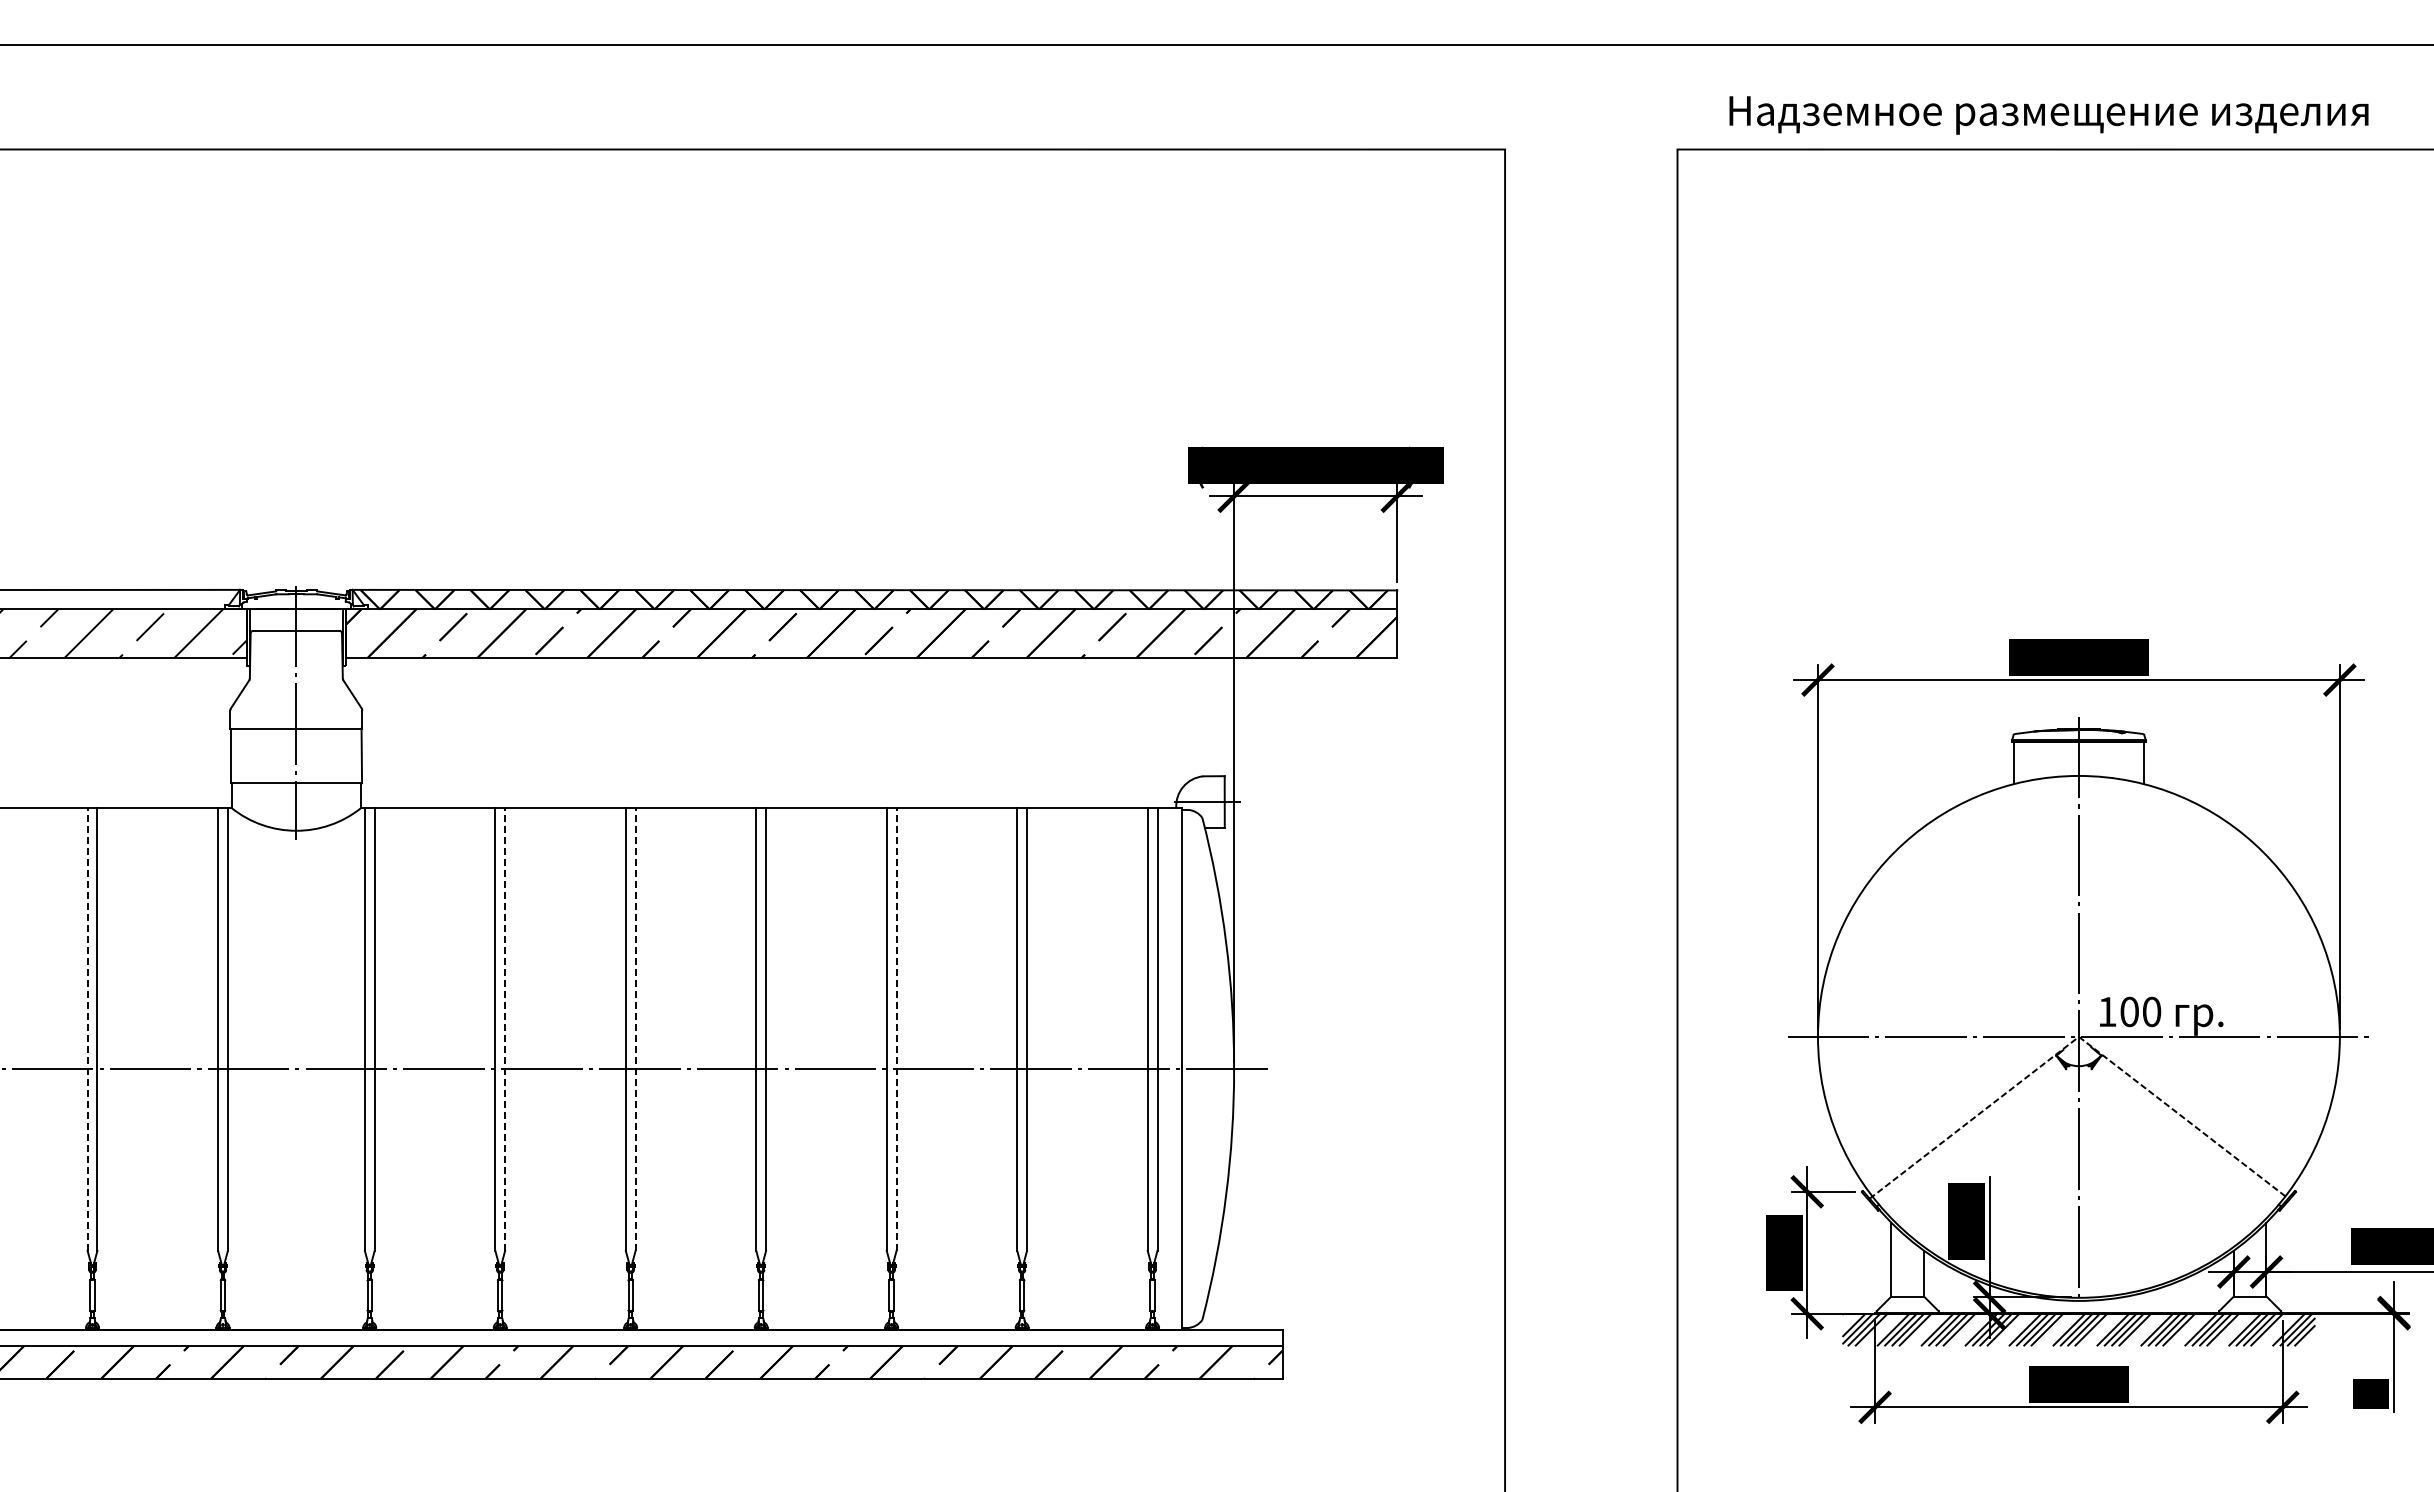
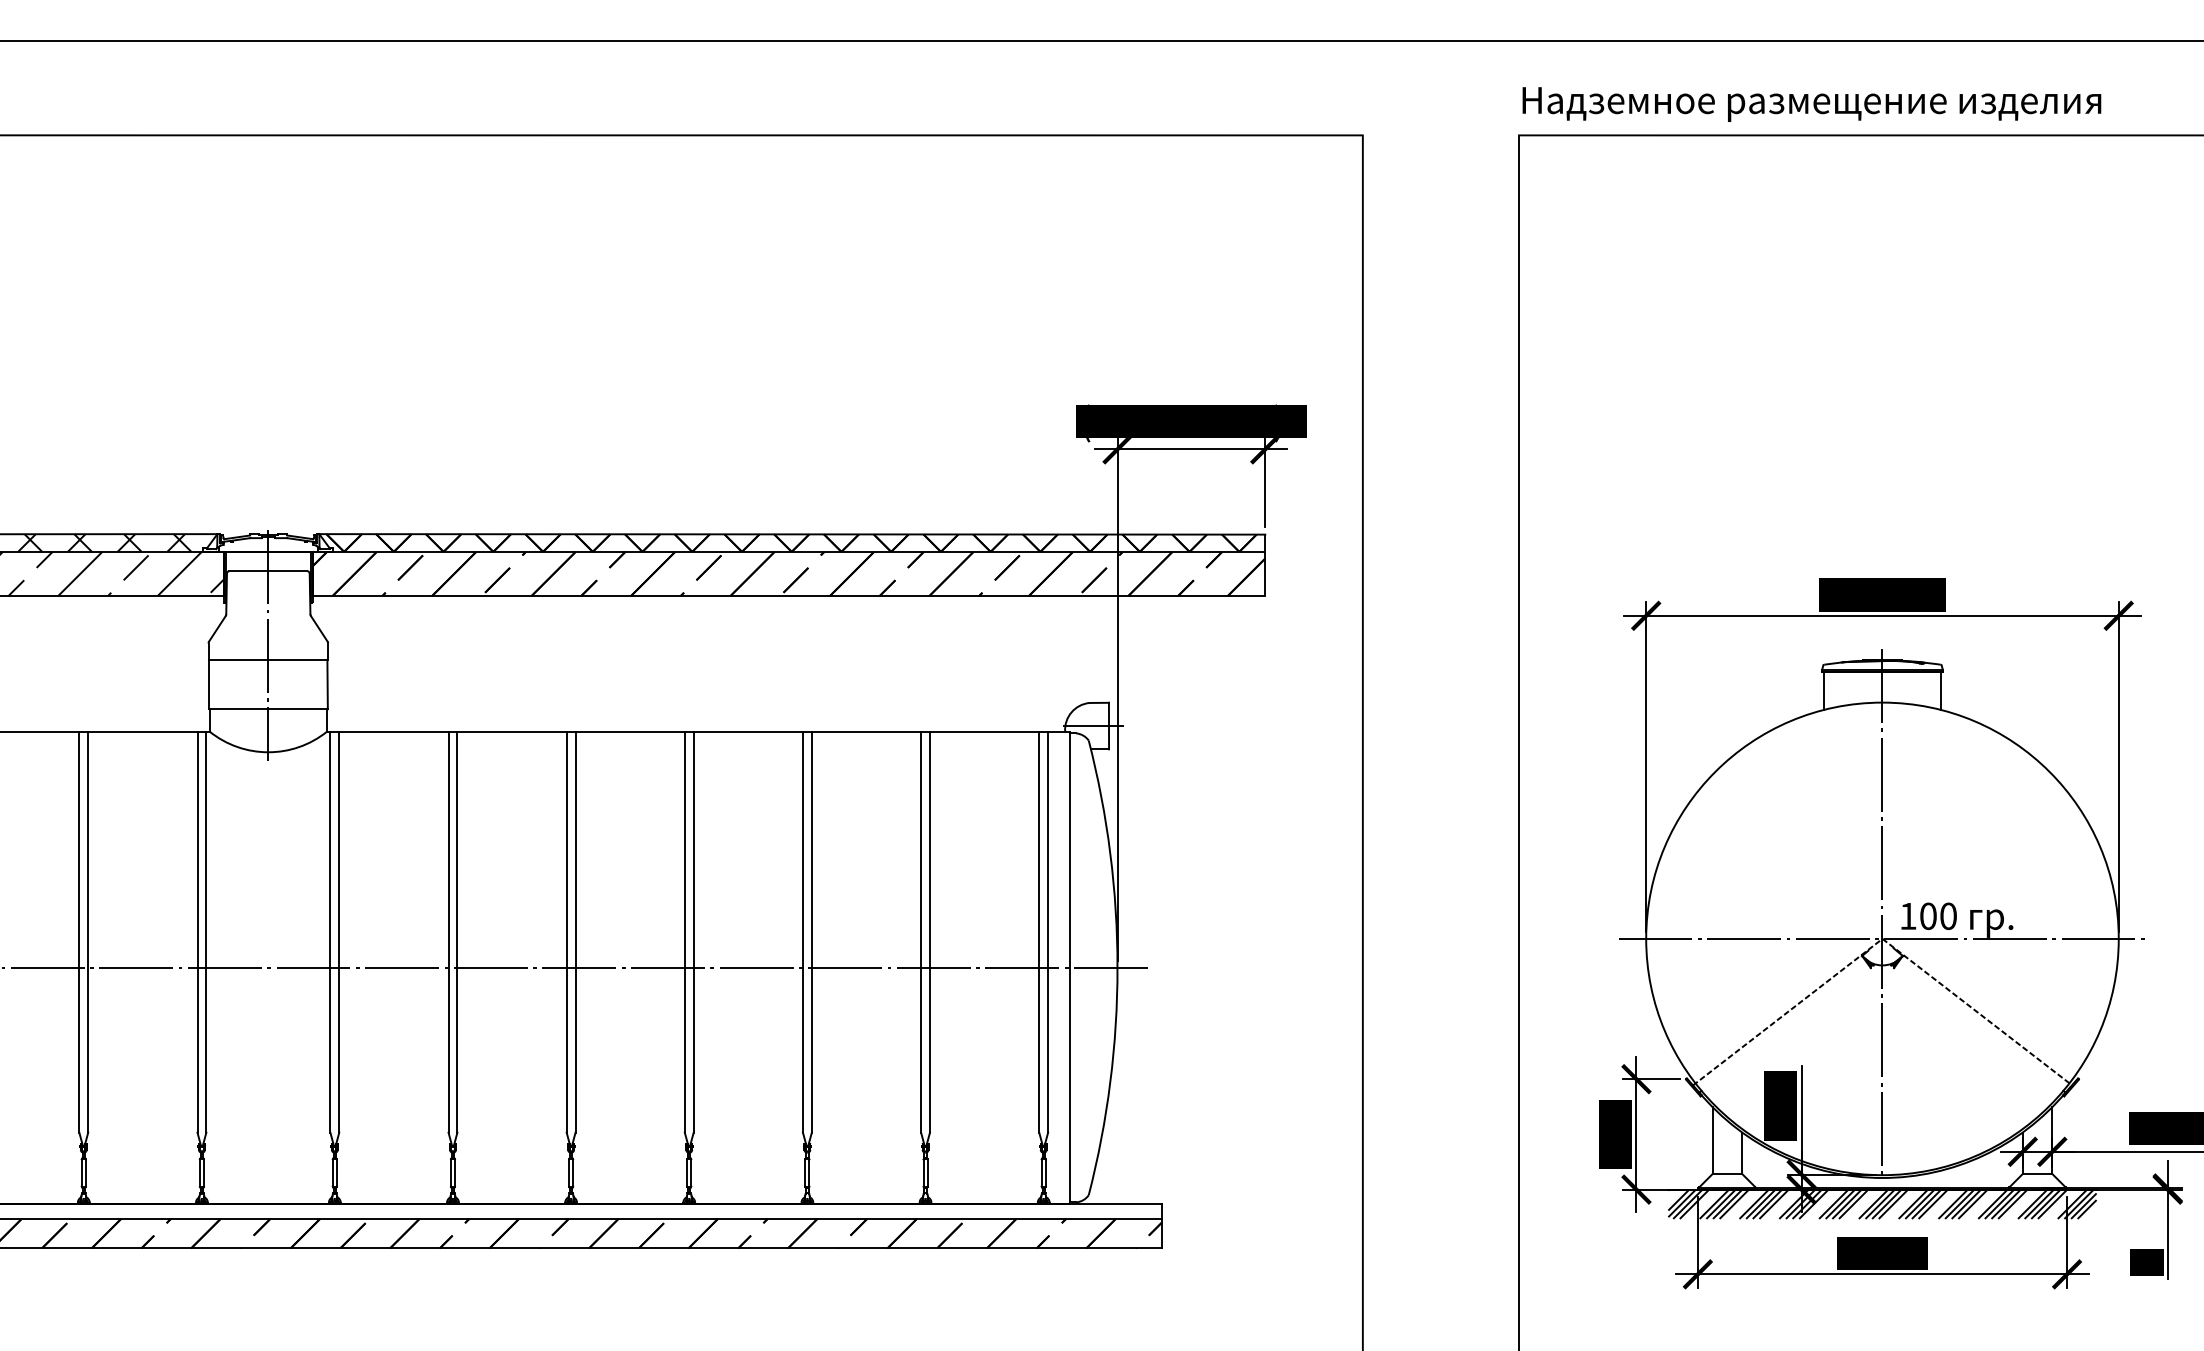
text: (2048, 115) -> (1811, 104), moved
hatch: (115, 599) -> (104, 542), added
line: (87, 1028) -> (79, 931), dashed -> solid
line: (505, 1028) -> (457, 931), dashed -> solid
line: (635, 1028) -> (575, 931), dashed -> solid
line: (896, 1028) -> (811, 931), dashed -> solid

